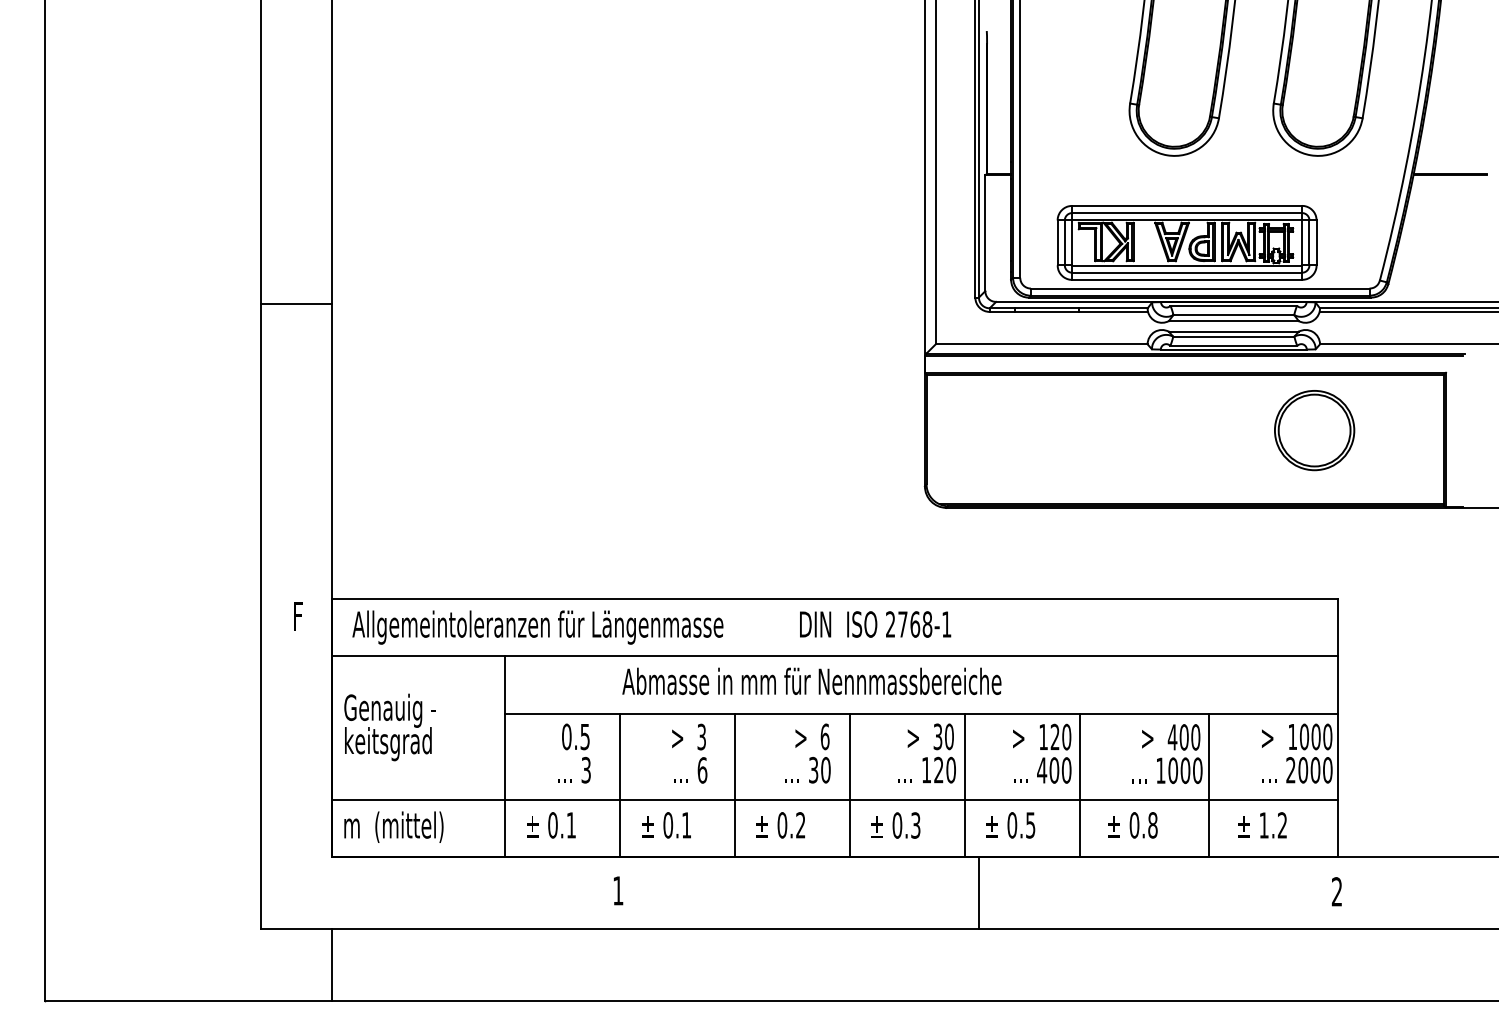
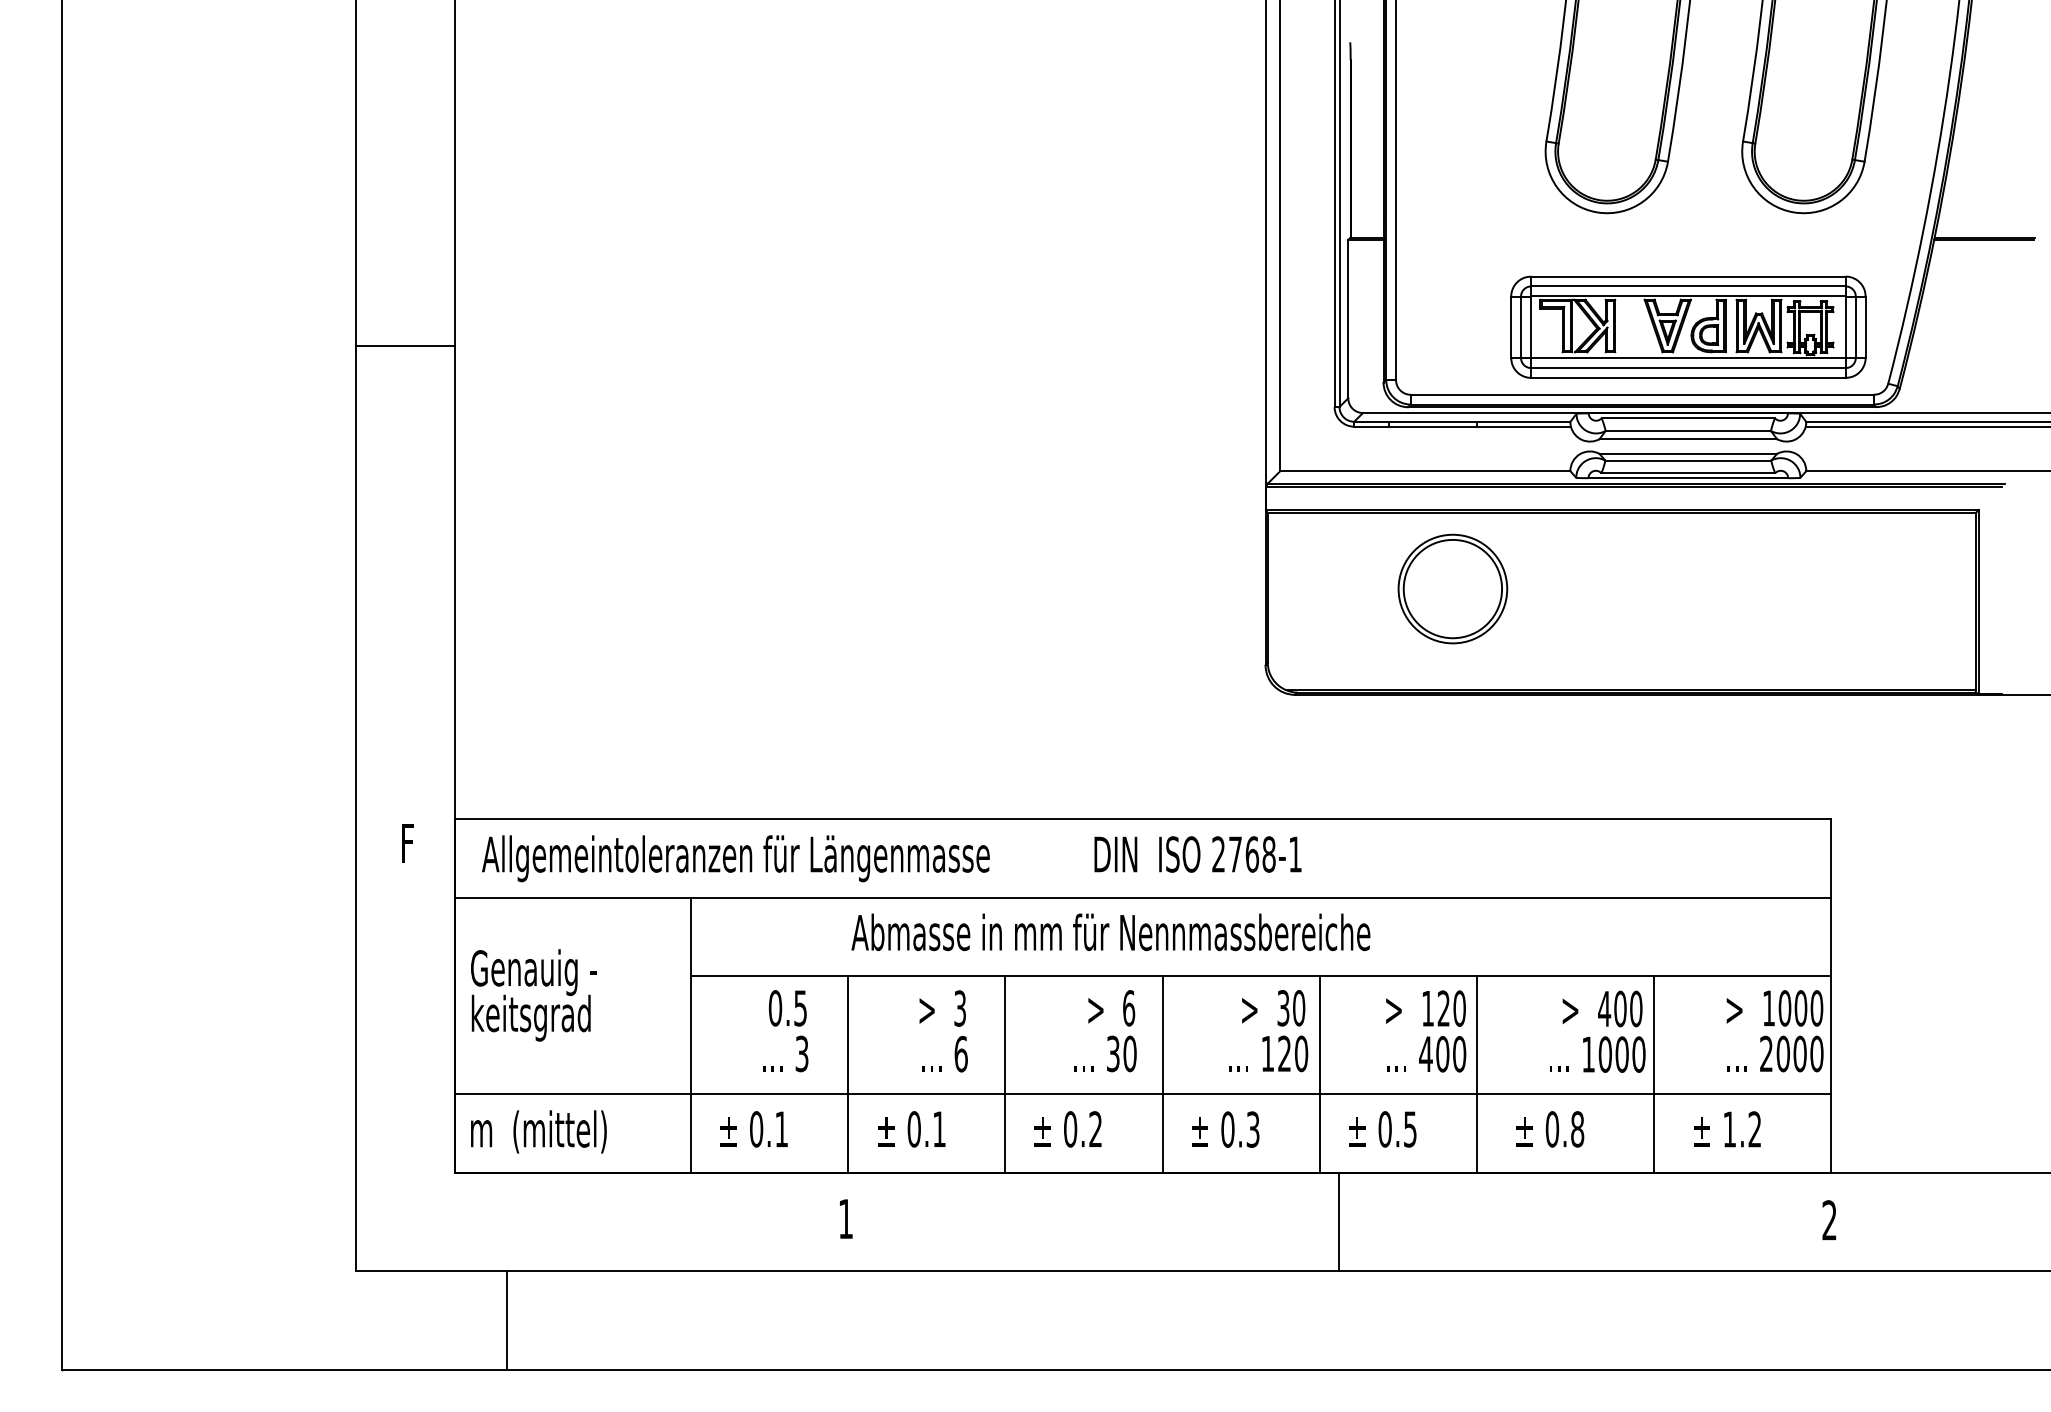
part: (1187, 242) -> (1688, 326), moved
line: (296, 304) -> (405, 346), moved
part: (1314, 430) -> (1452, 588), moved
line: (332, 965) -> (506, 1320), moved

